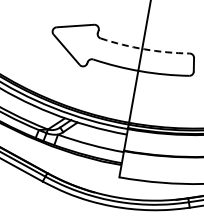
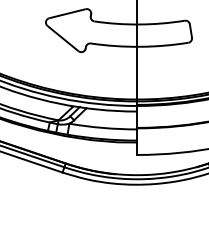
arc: (144, 49) -> (139, 24), dashed -> solid

